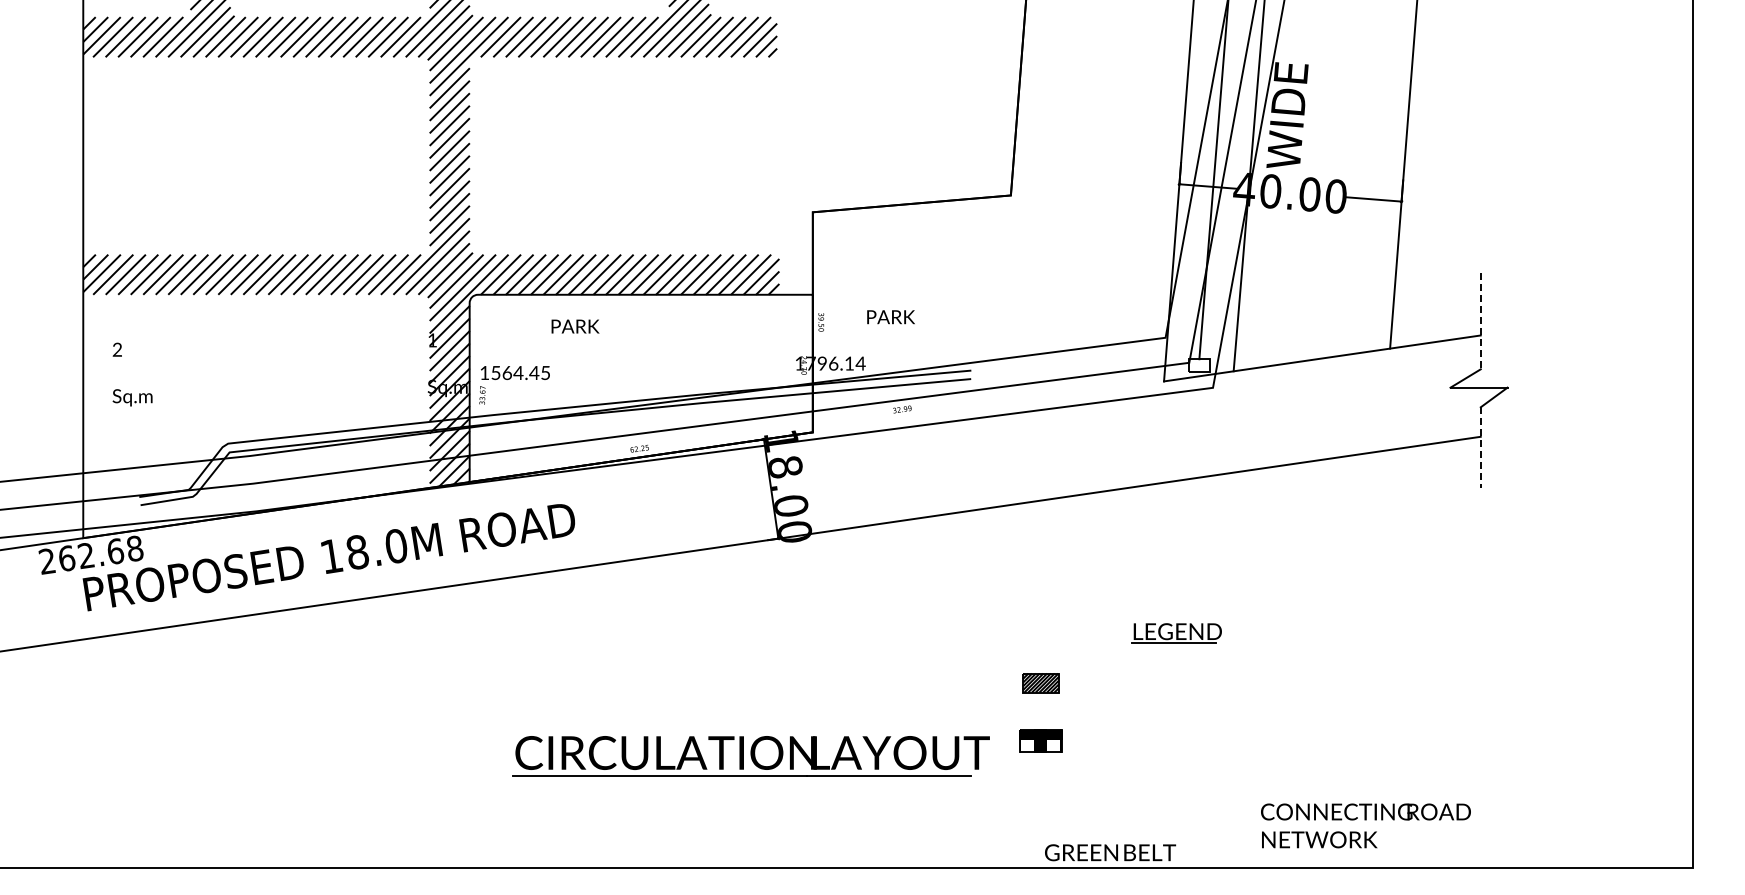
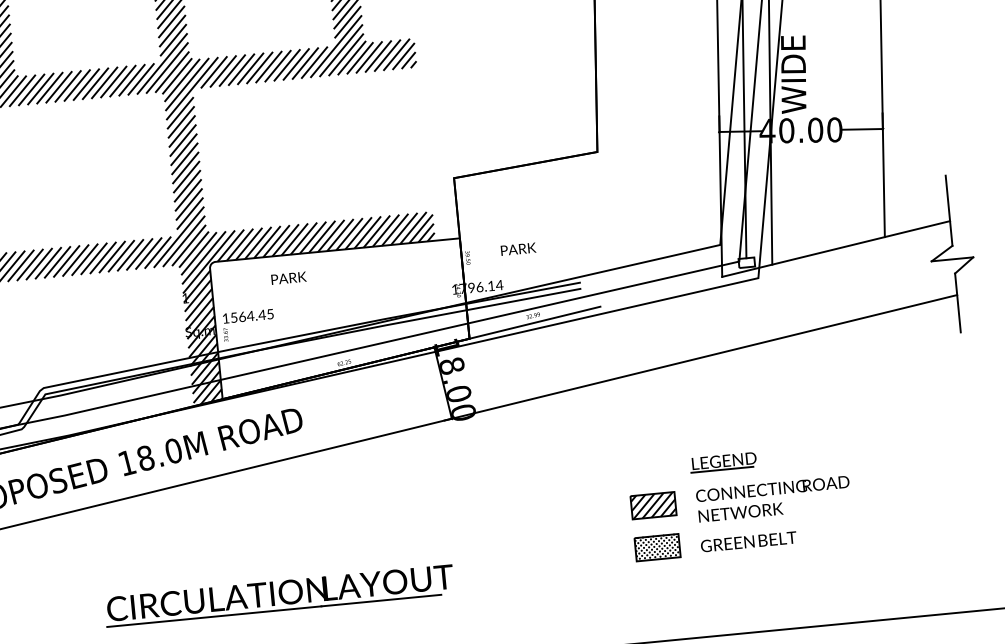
line: (1480, 321) -> (948, 210), dashed -> solid
line: (903, 418) -> (534, 322), added
line: (1480, 448) -> (957, 303), dashed -> solid
part: (1176, 633) -> (723, 462), moved
part: (1040, 682) -> (653, 505), size x1.67
part: (1040, 740) -> (657, 547), size x1.43
part: (750, 756) -> (279, 595), moved
text: (1365, 825) -> (773, 498), moved
text: (1110, 852) -> (748, 541), moved

